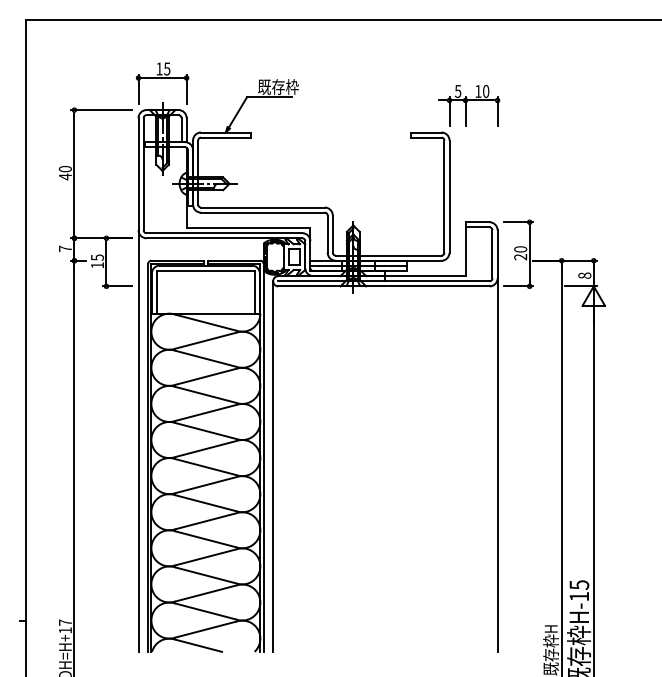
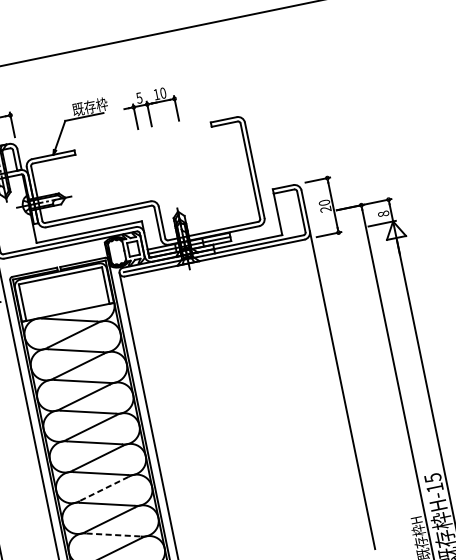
part: (469, 105) -> (151, 108), moved
line: (205, 521) -> (103, 489), solid -> dashed
line: (206, 575) -> (114, 534), solid -> dashed

